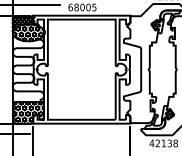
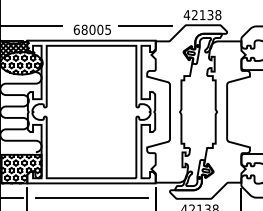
line: (122, 4) -> (145, 26), added
line: (82, 134) -> (92, 197), added

